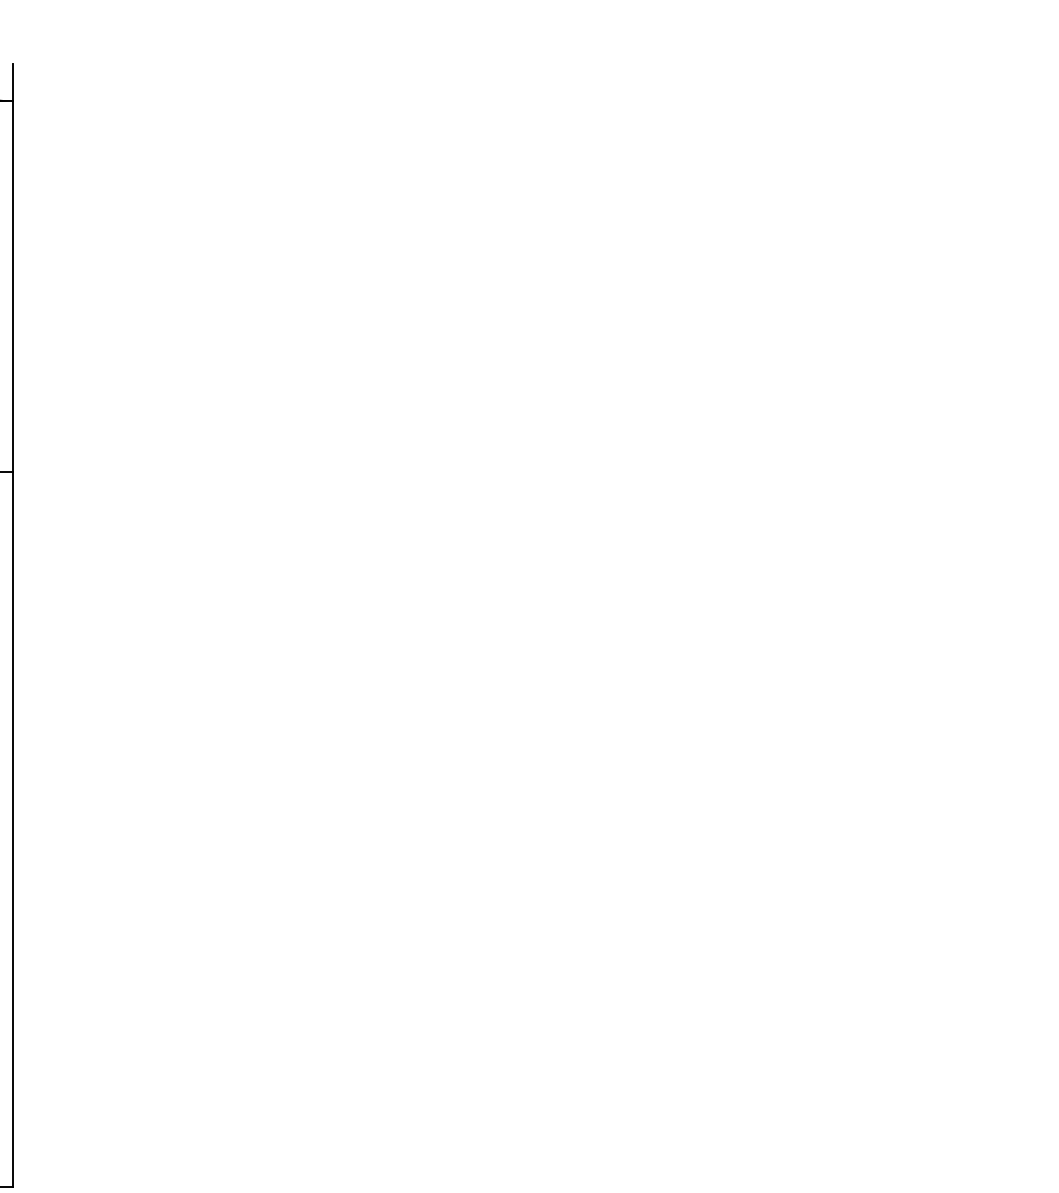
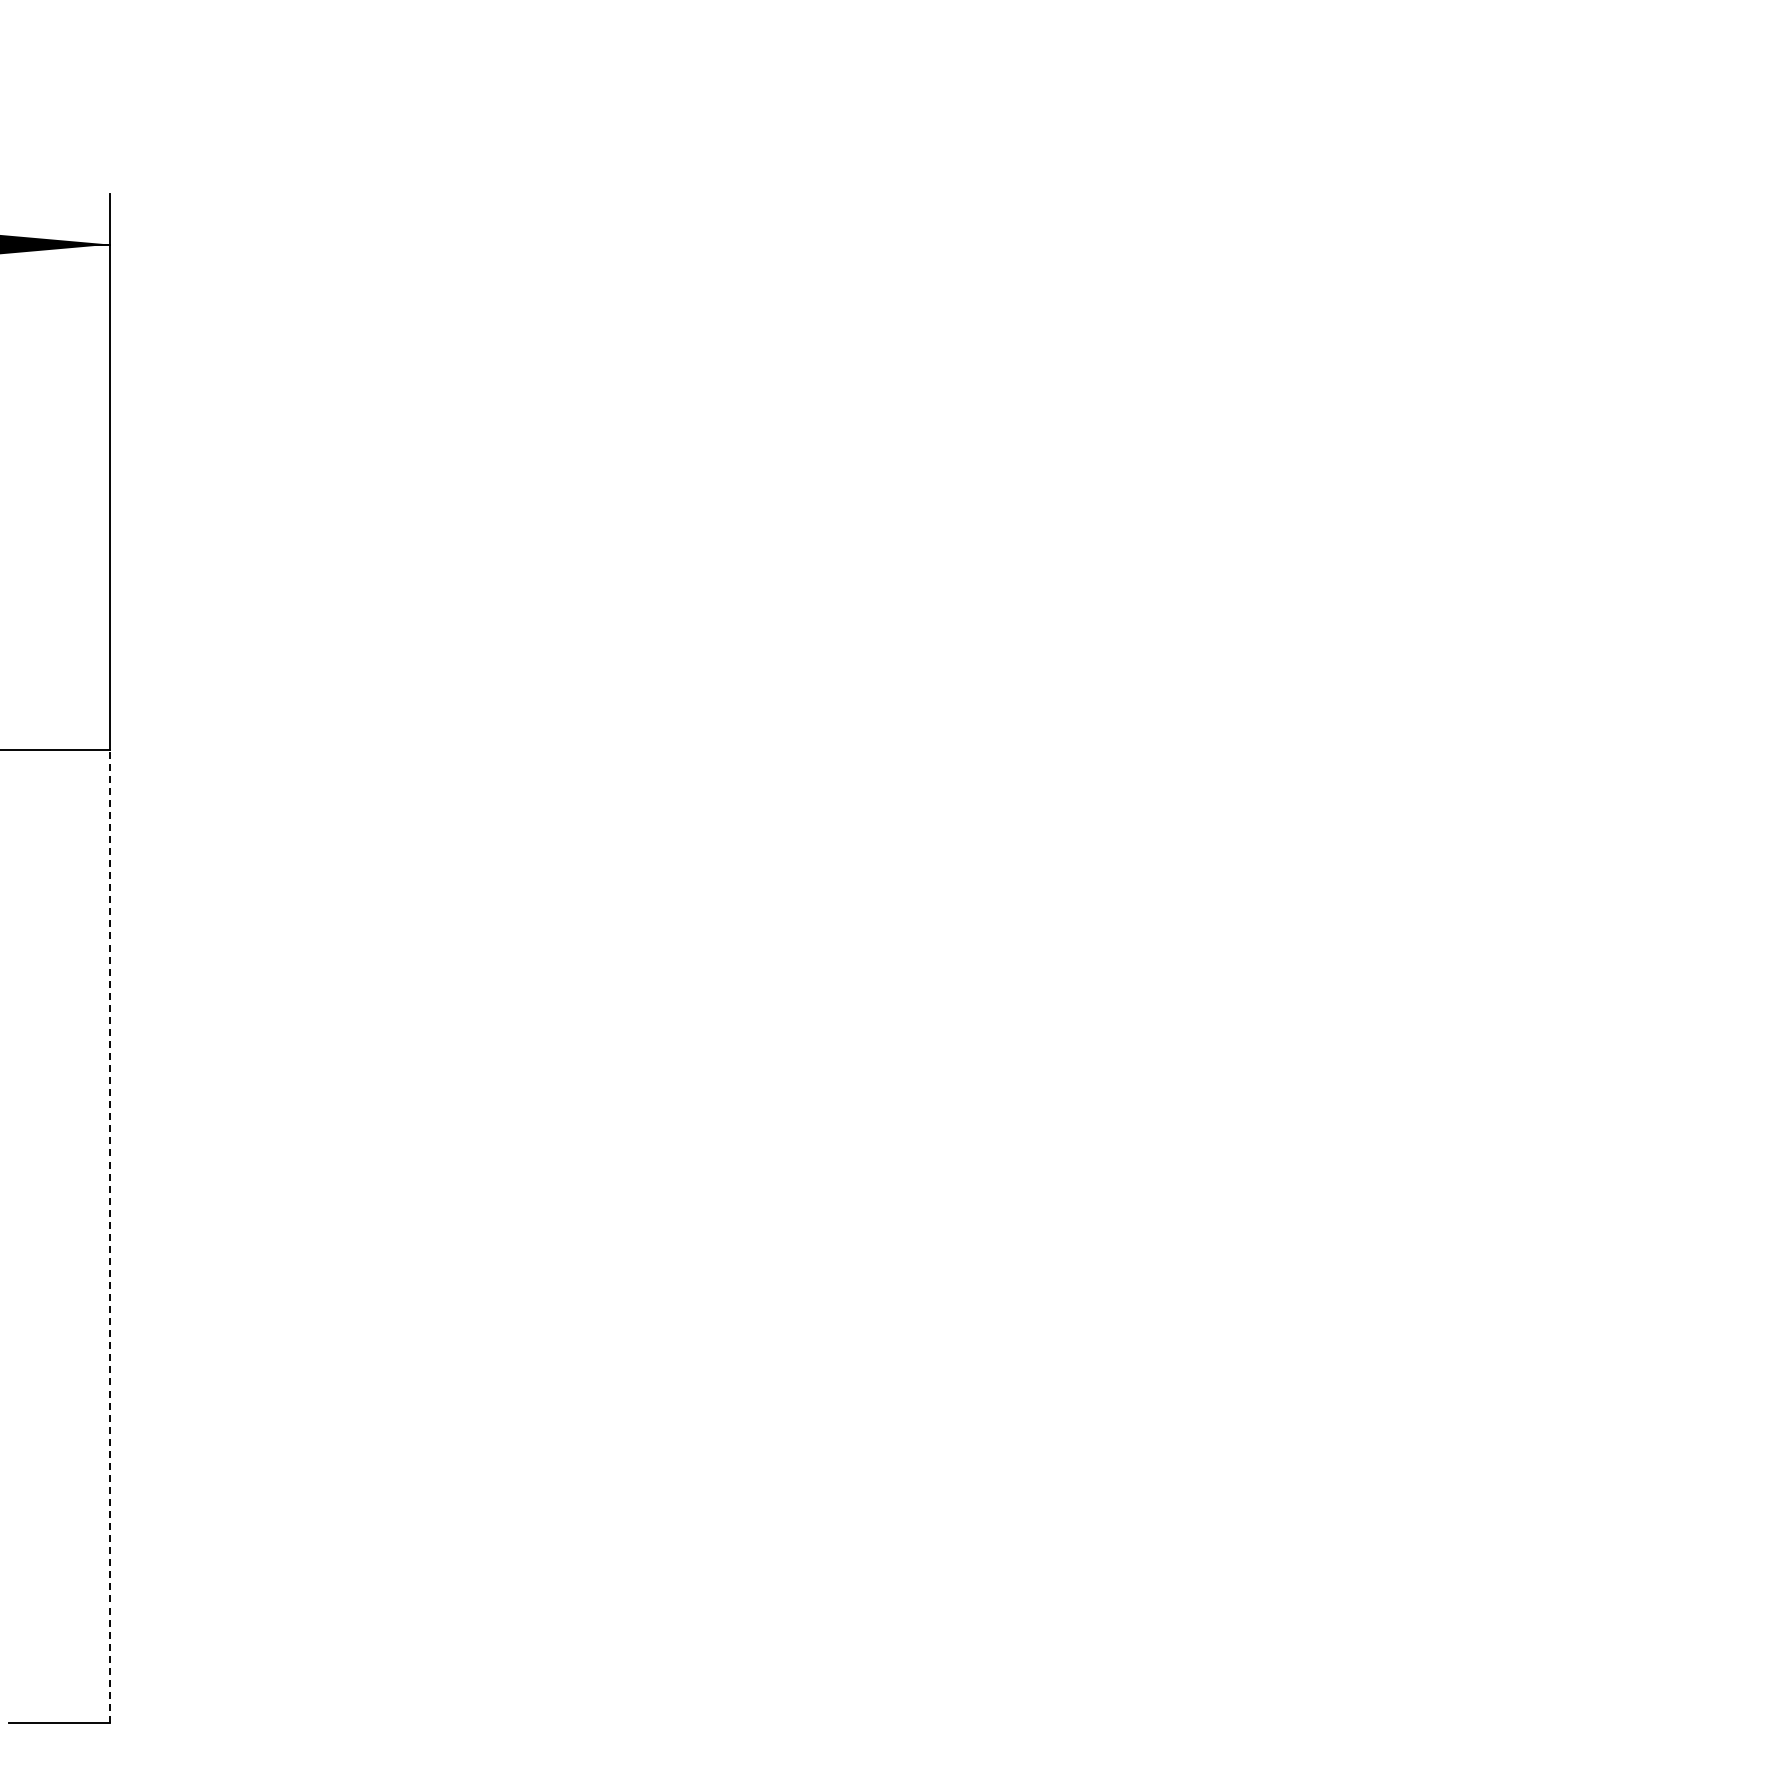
line: (12, 829) -> (110, 1236), solid -> dashed

